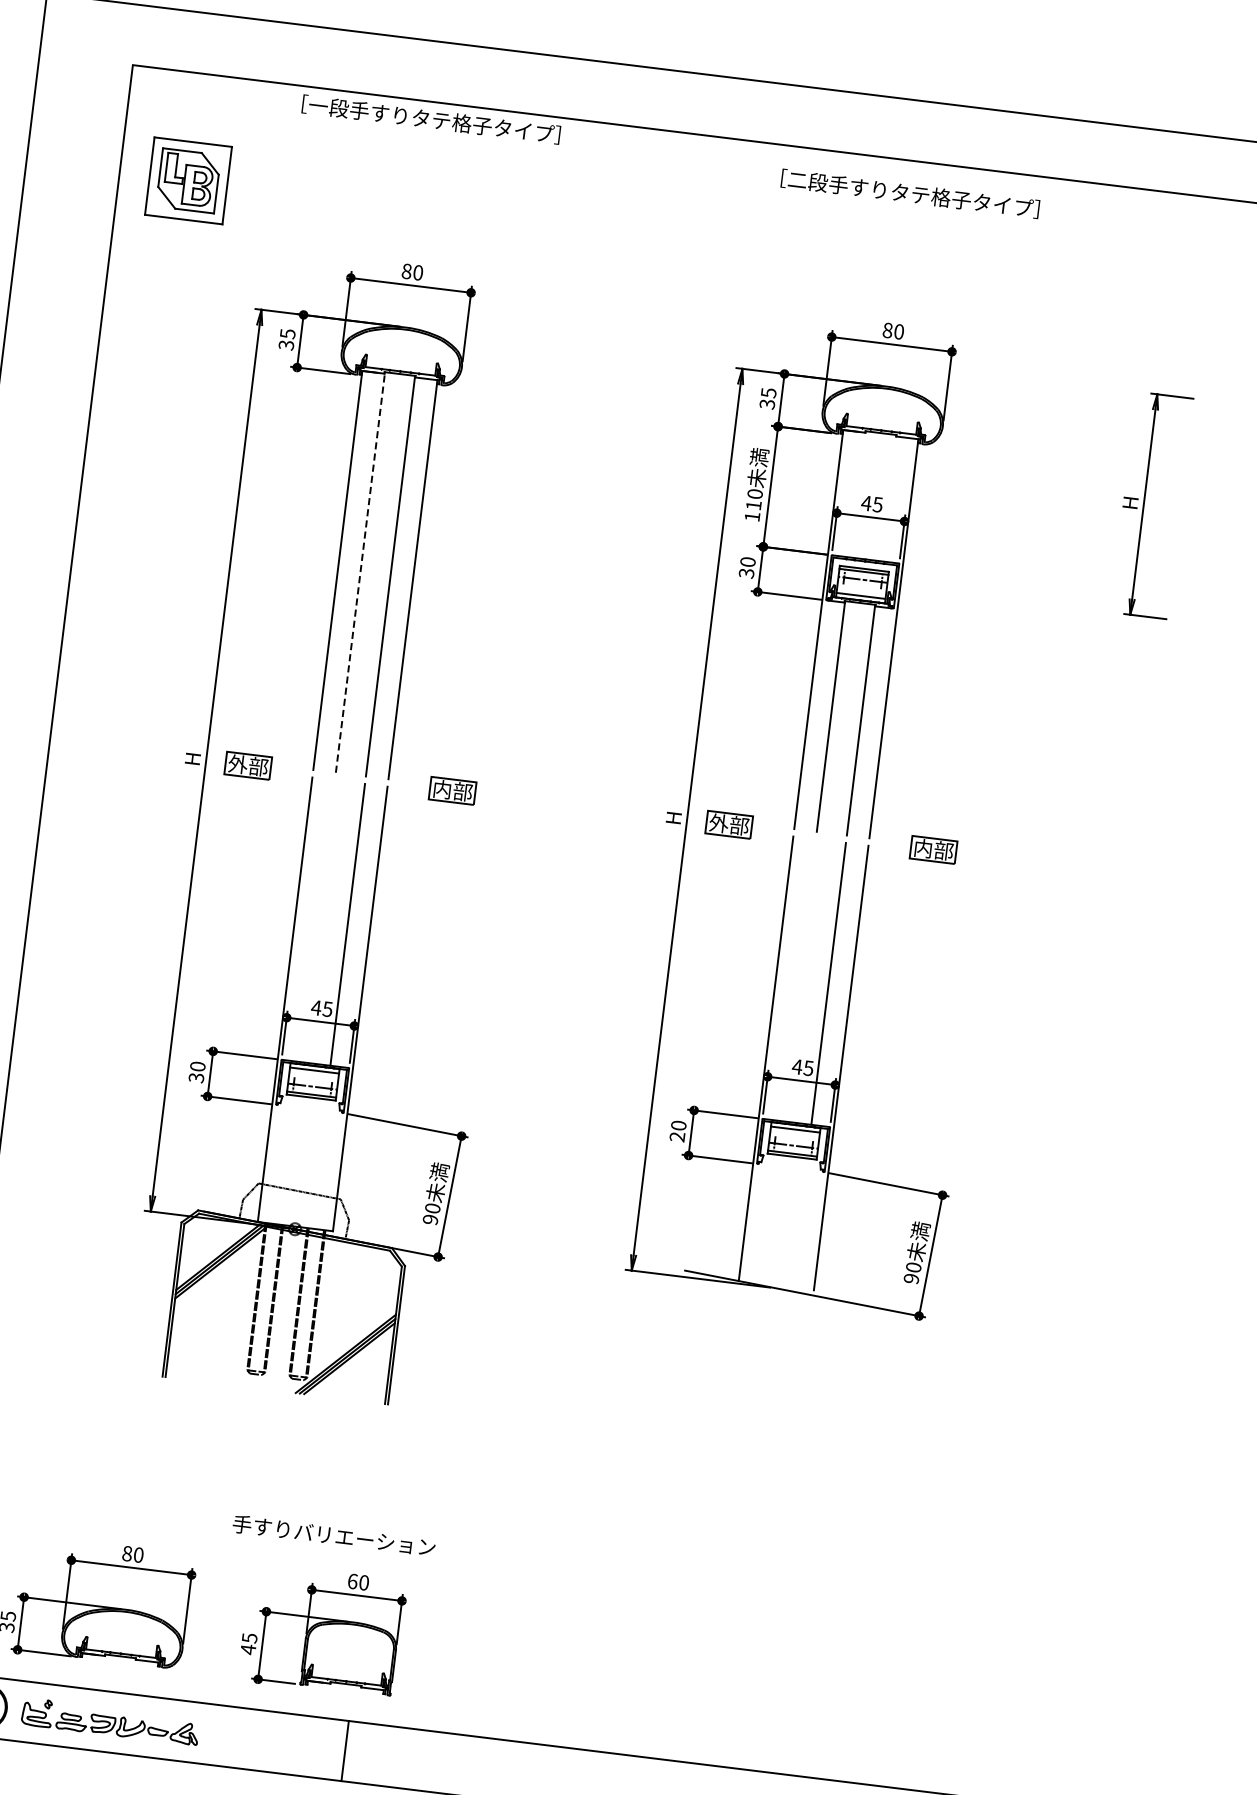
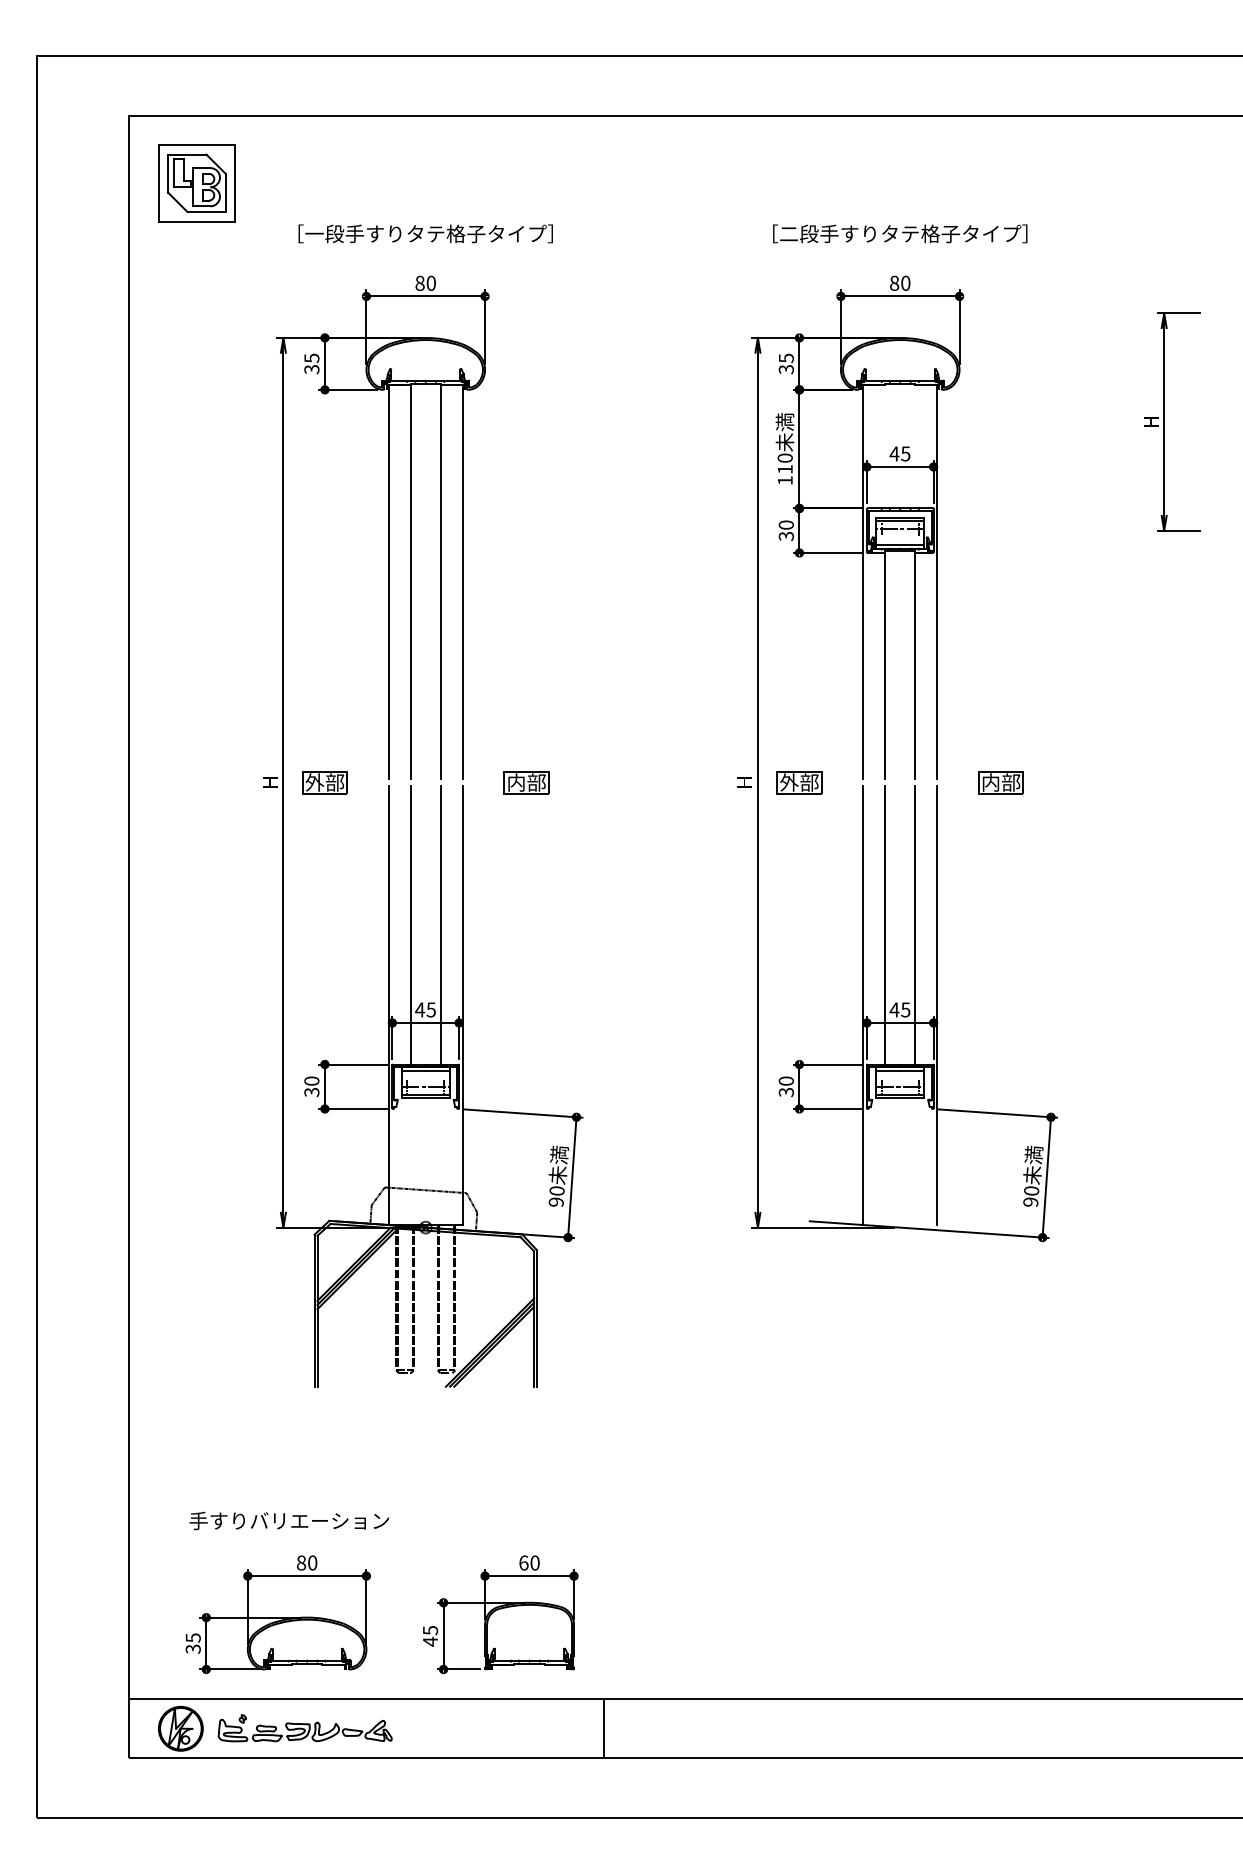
text: (431, 119) -> (425, 233), moved
part: (187, 180) -> (196, 183), moved
text: (910, 193) -> (900, 233), moved
line: (360, 572) -> (410, 581), dashed -> solid
line: (317, 921) -> (410, 925), added
line: (798, 980) -> (885, 925), added
text: (677, 1136) -> (786, 1091), 20 -> 30
text: (333, 1535) -> (288, 1520), moved
line: (344, 1750) -> (603, 1728), moved

